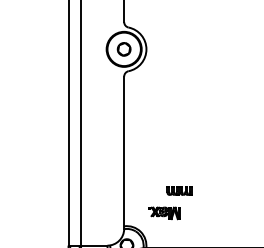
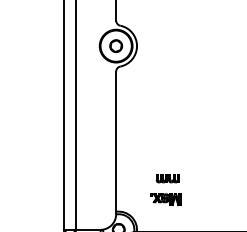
part: (164, 213) -> (165, 199), moved

